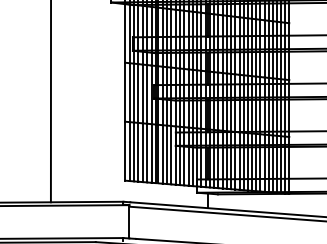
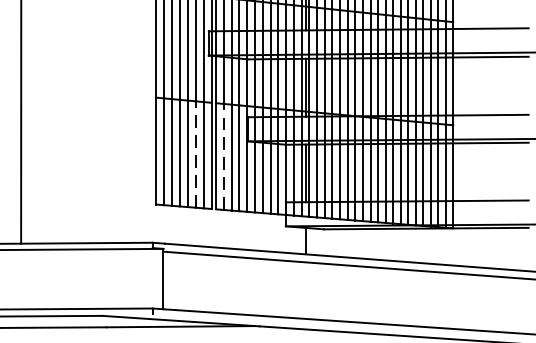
line: (147, 152) -> (196, 153), solid -> dashed
line: (162, 153) -> (223, 155), solid -> dashed

